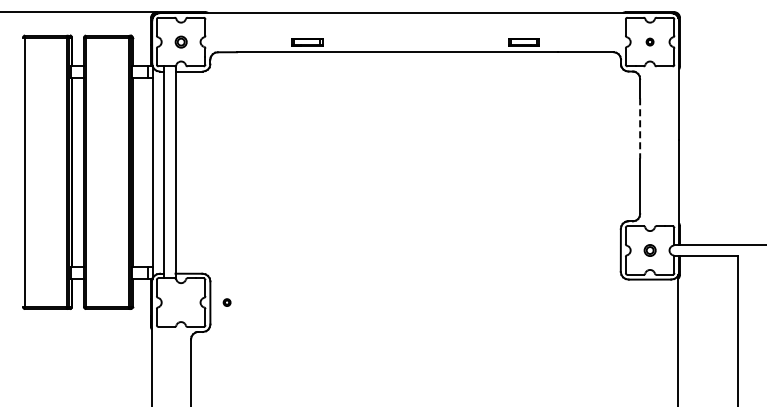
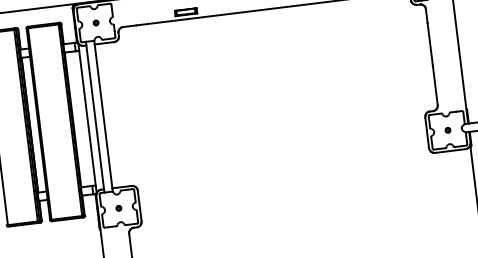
part: (180, 41) -> (95, 22), size x0.62
line: (640, 128) -> (430, 44), dashed -> solid
part: (649, 250) -> (447, 130), size x0.62
part: (226, 302) -> (118, 208), moved

